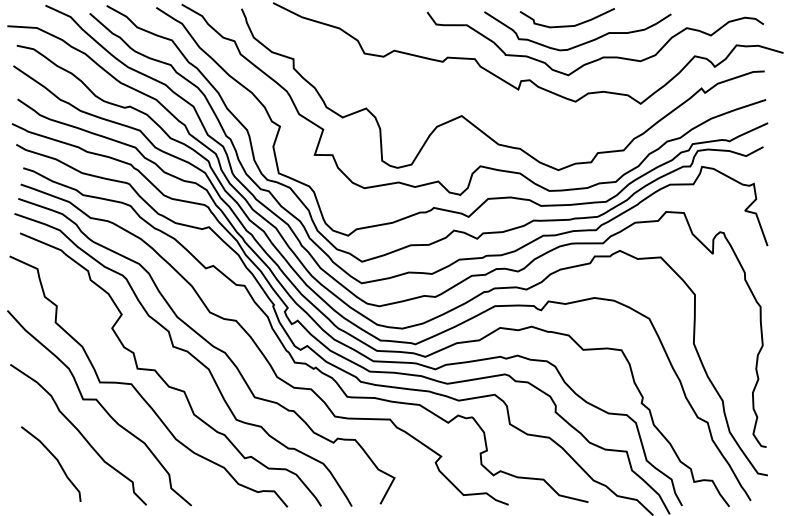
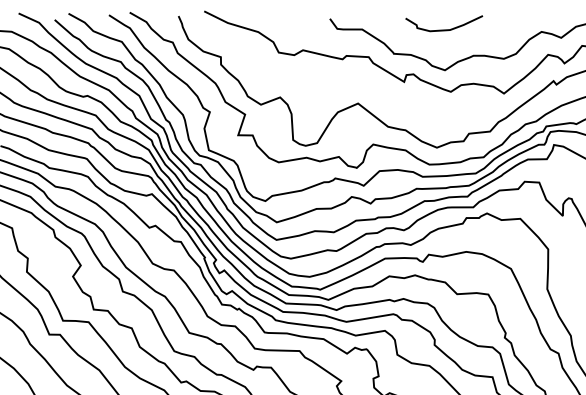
curve: (581, 43) -> (455, 44), removed

